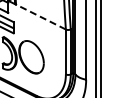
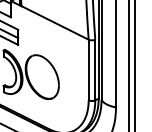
line: (40, 17) -> (54, 23), dashed -> solid

